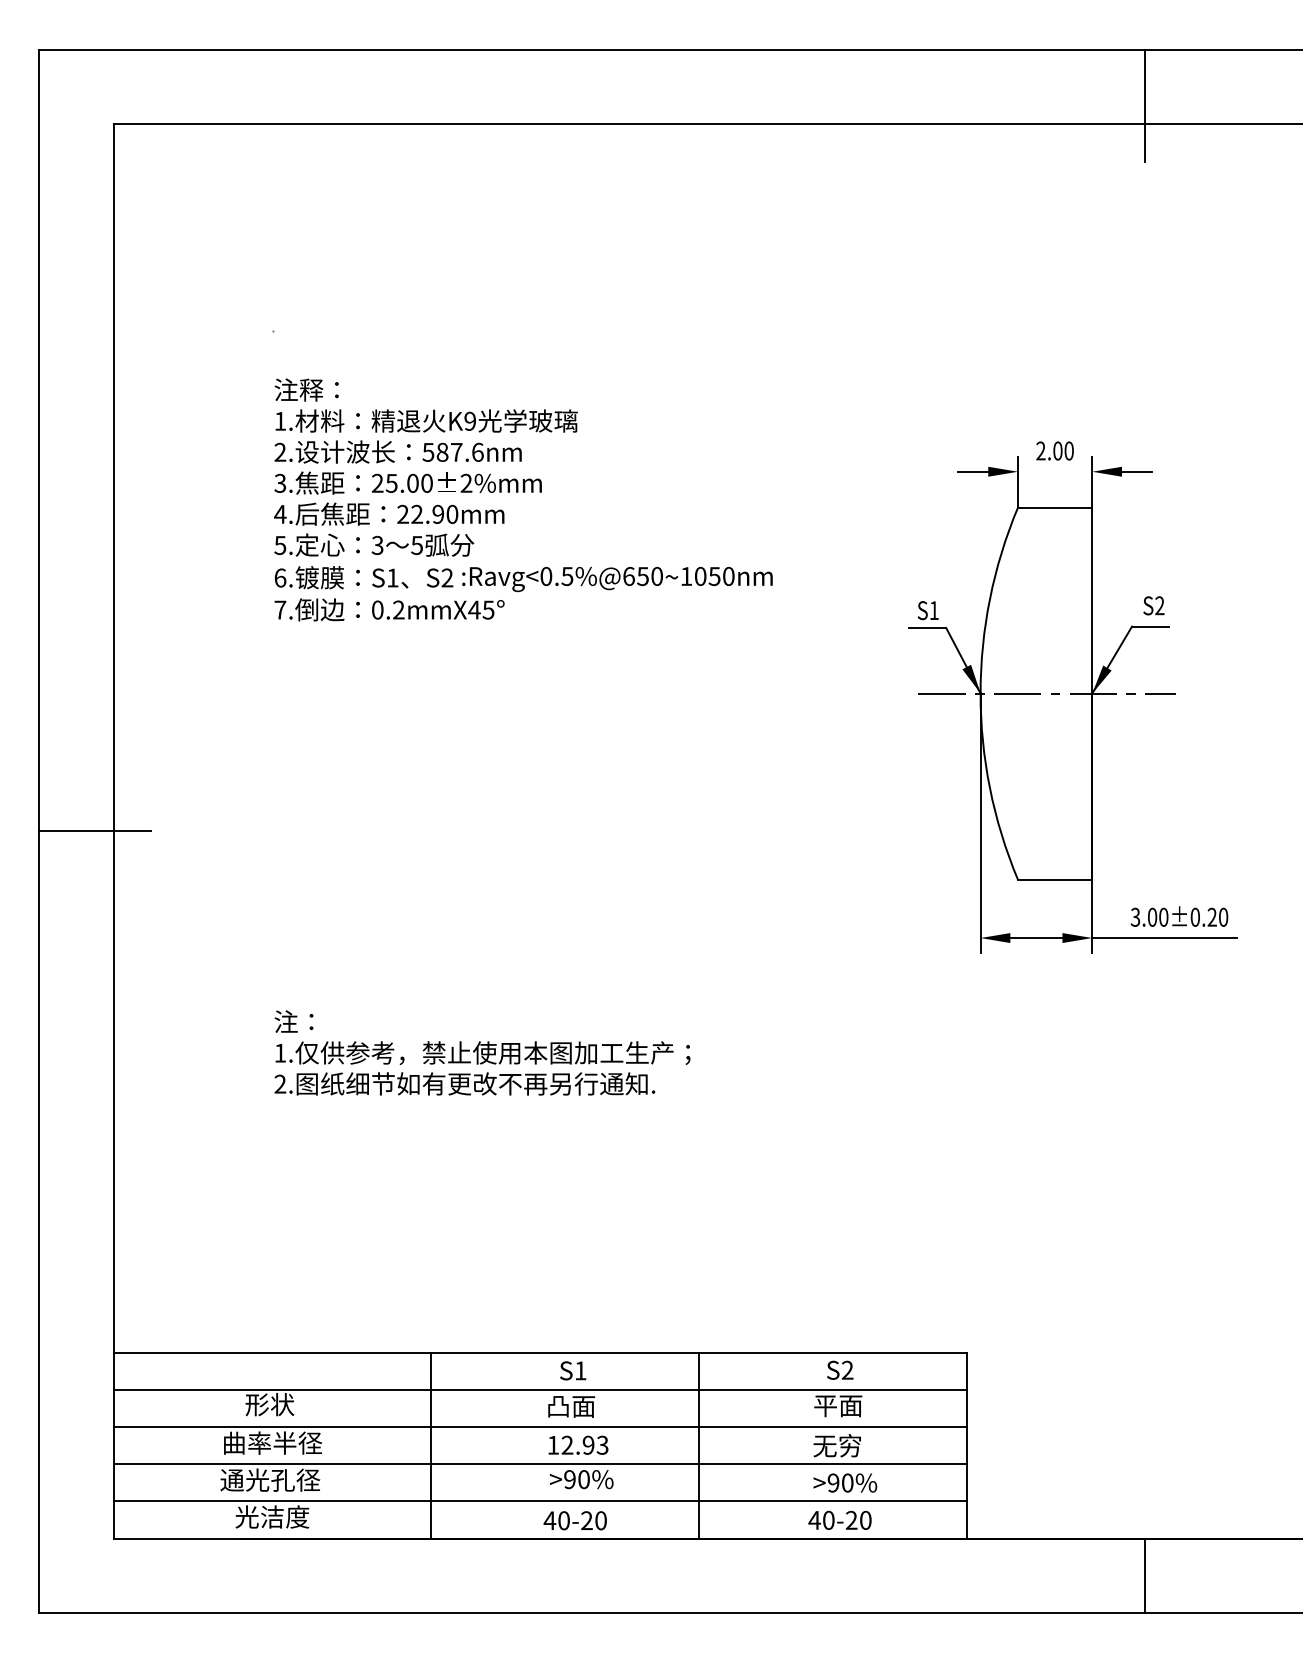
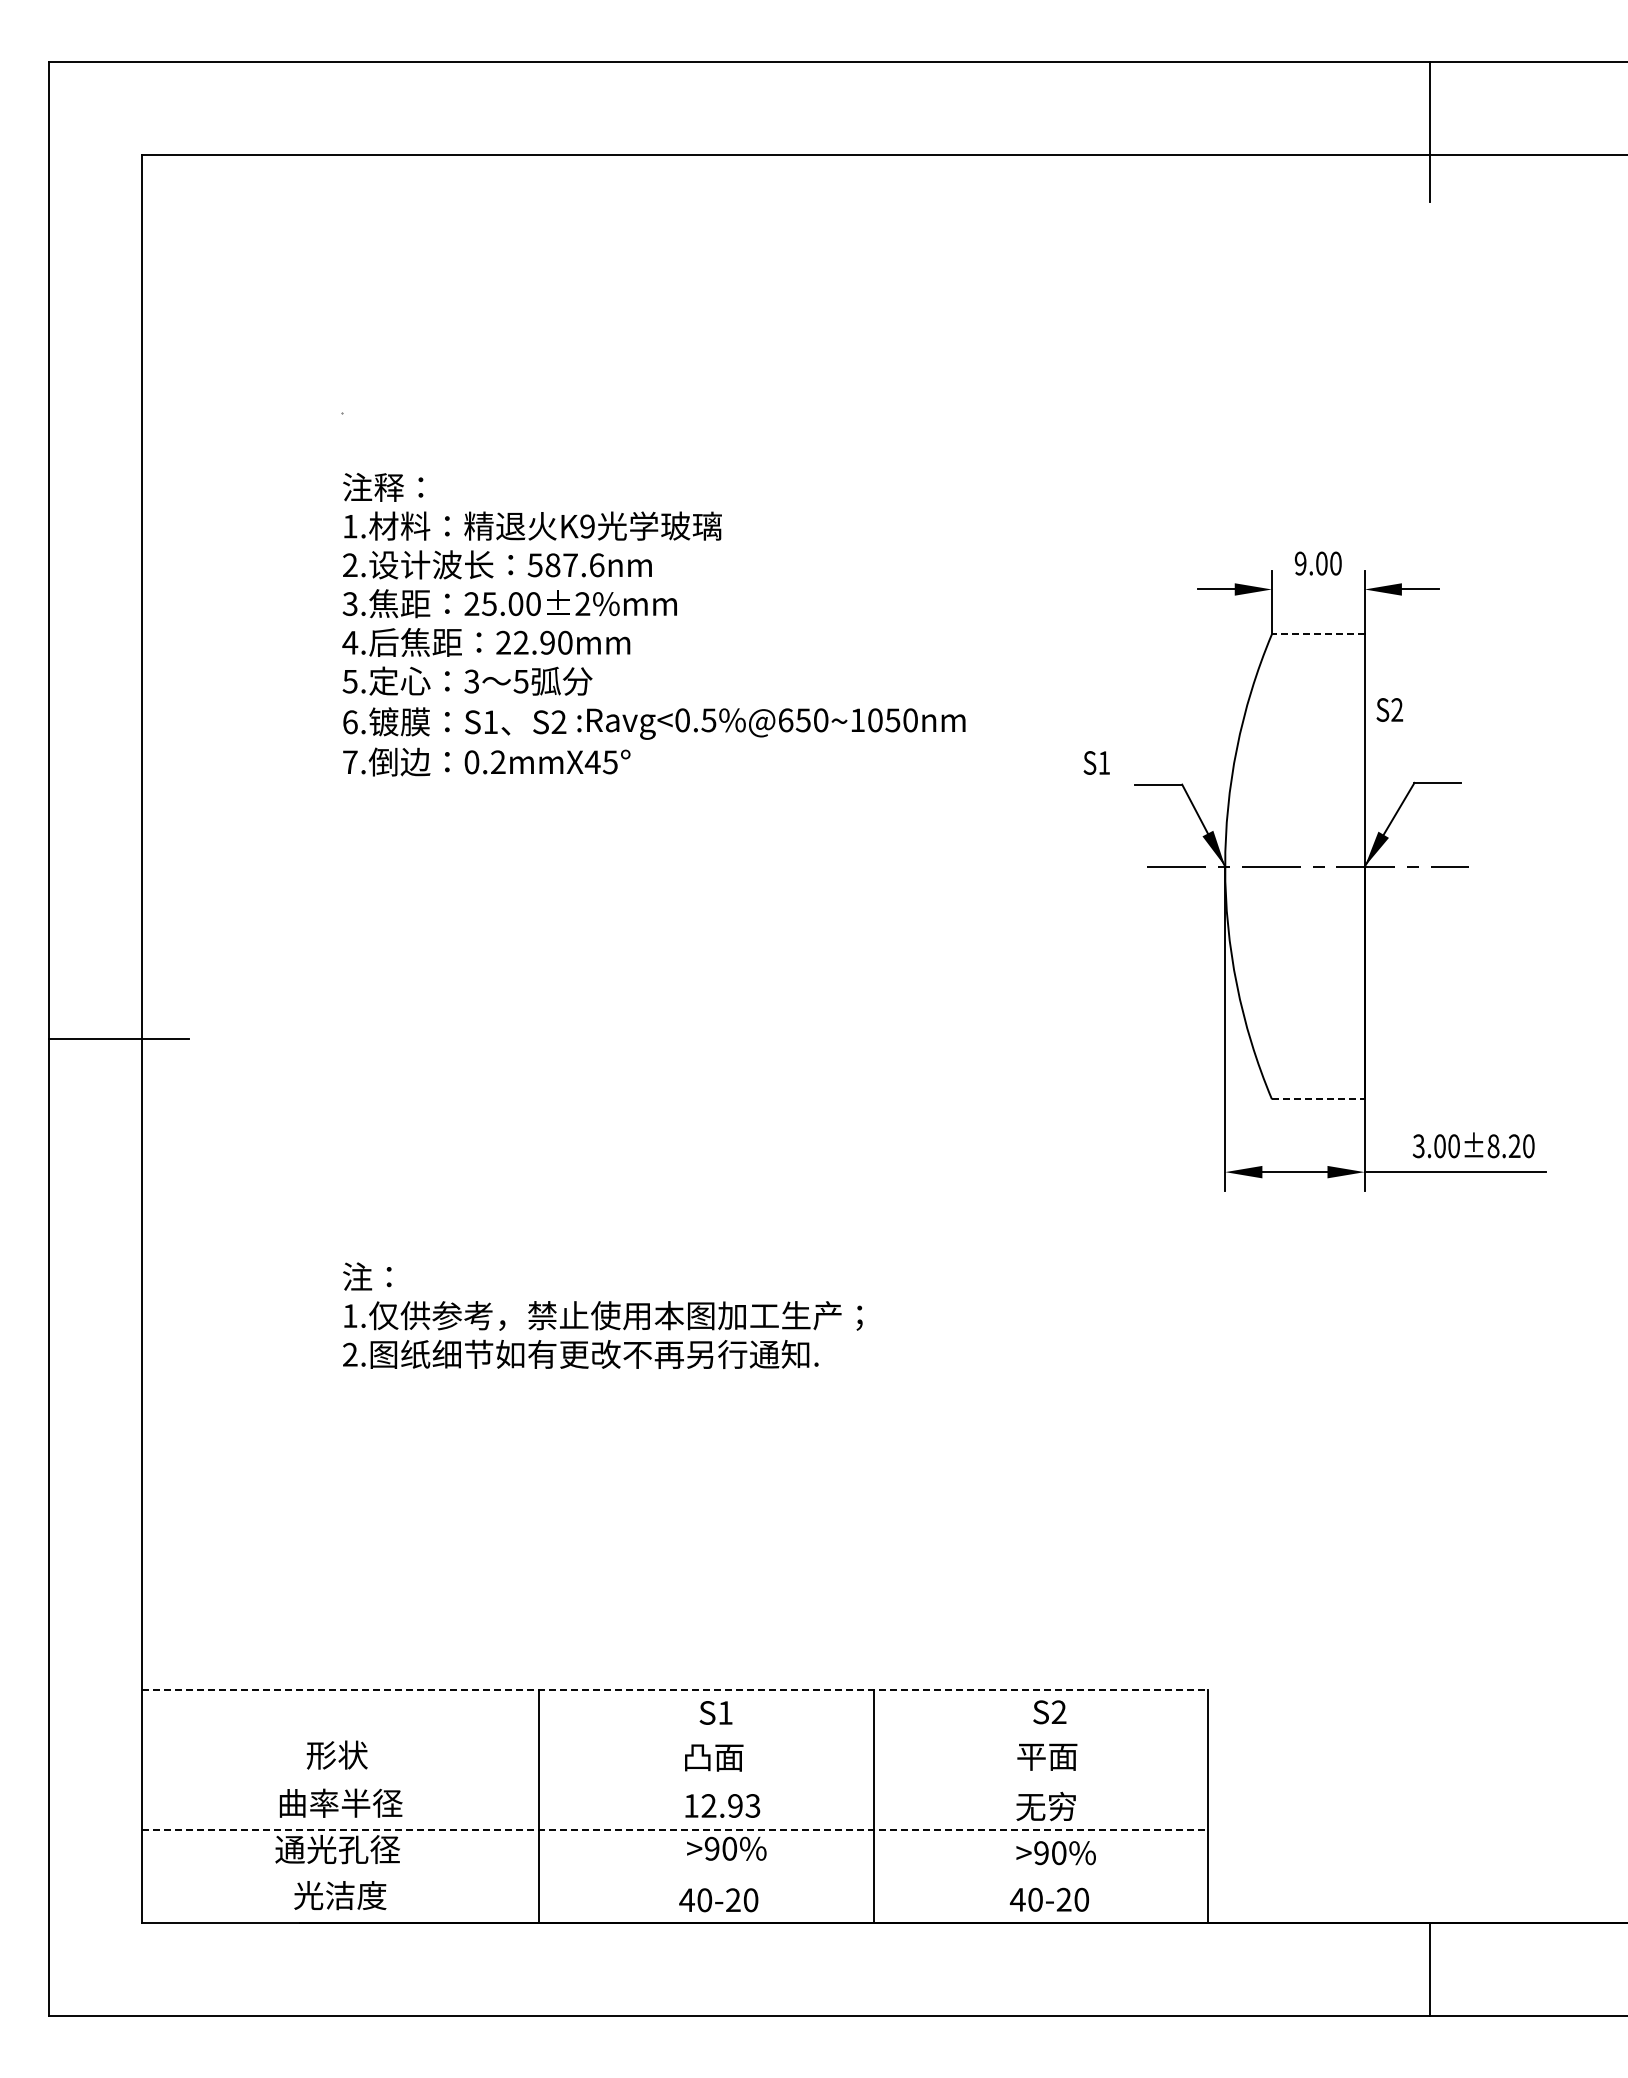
text: (1040, 450) -> (1300, 563), 2.00 -> 9.00
line: (1054, 507) -> (1317, 634), solid -> dashed
text: (1153, 605) -> (1389, 709), moved
text: (928, 610) -> (1096, 762), moved
line: (1055, 879) -> (1318, 1099), solid -> dashed
text: (1195, 917) -> (1493, 1146), 3.00±0.20 -> 3.00±8.20
line: (540, 1352) -> (675, 1690), solid -> dashed
line: (539, 1389) -> (674, 1736), removed
line: (539, 1427) -> (674, 1783), removed
line: (540, 1464) -> (675, 1829), solid -> dashed
line: (539, 1501) -> (674, 1876), removed

